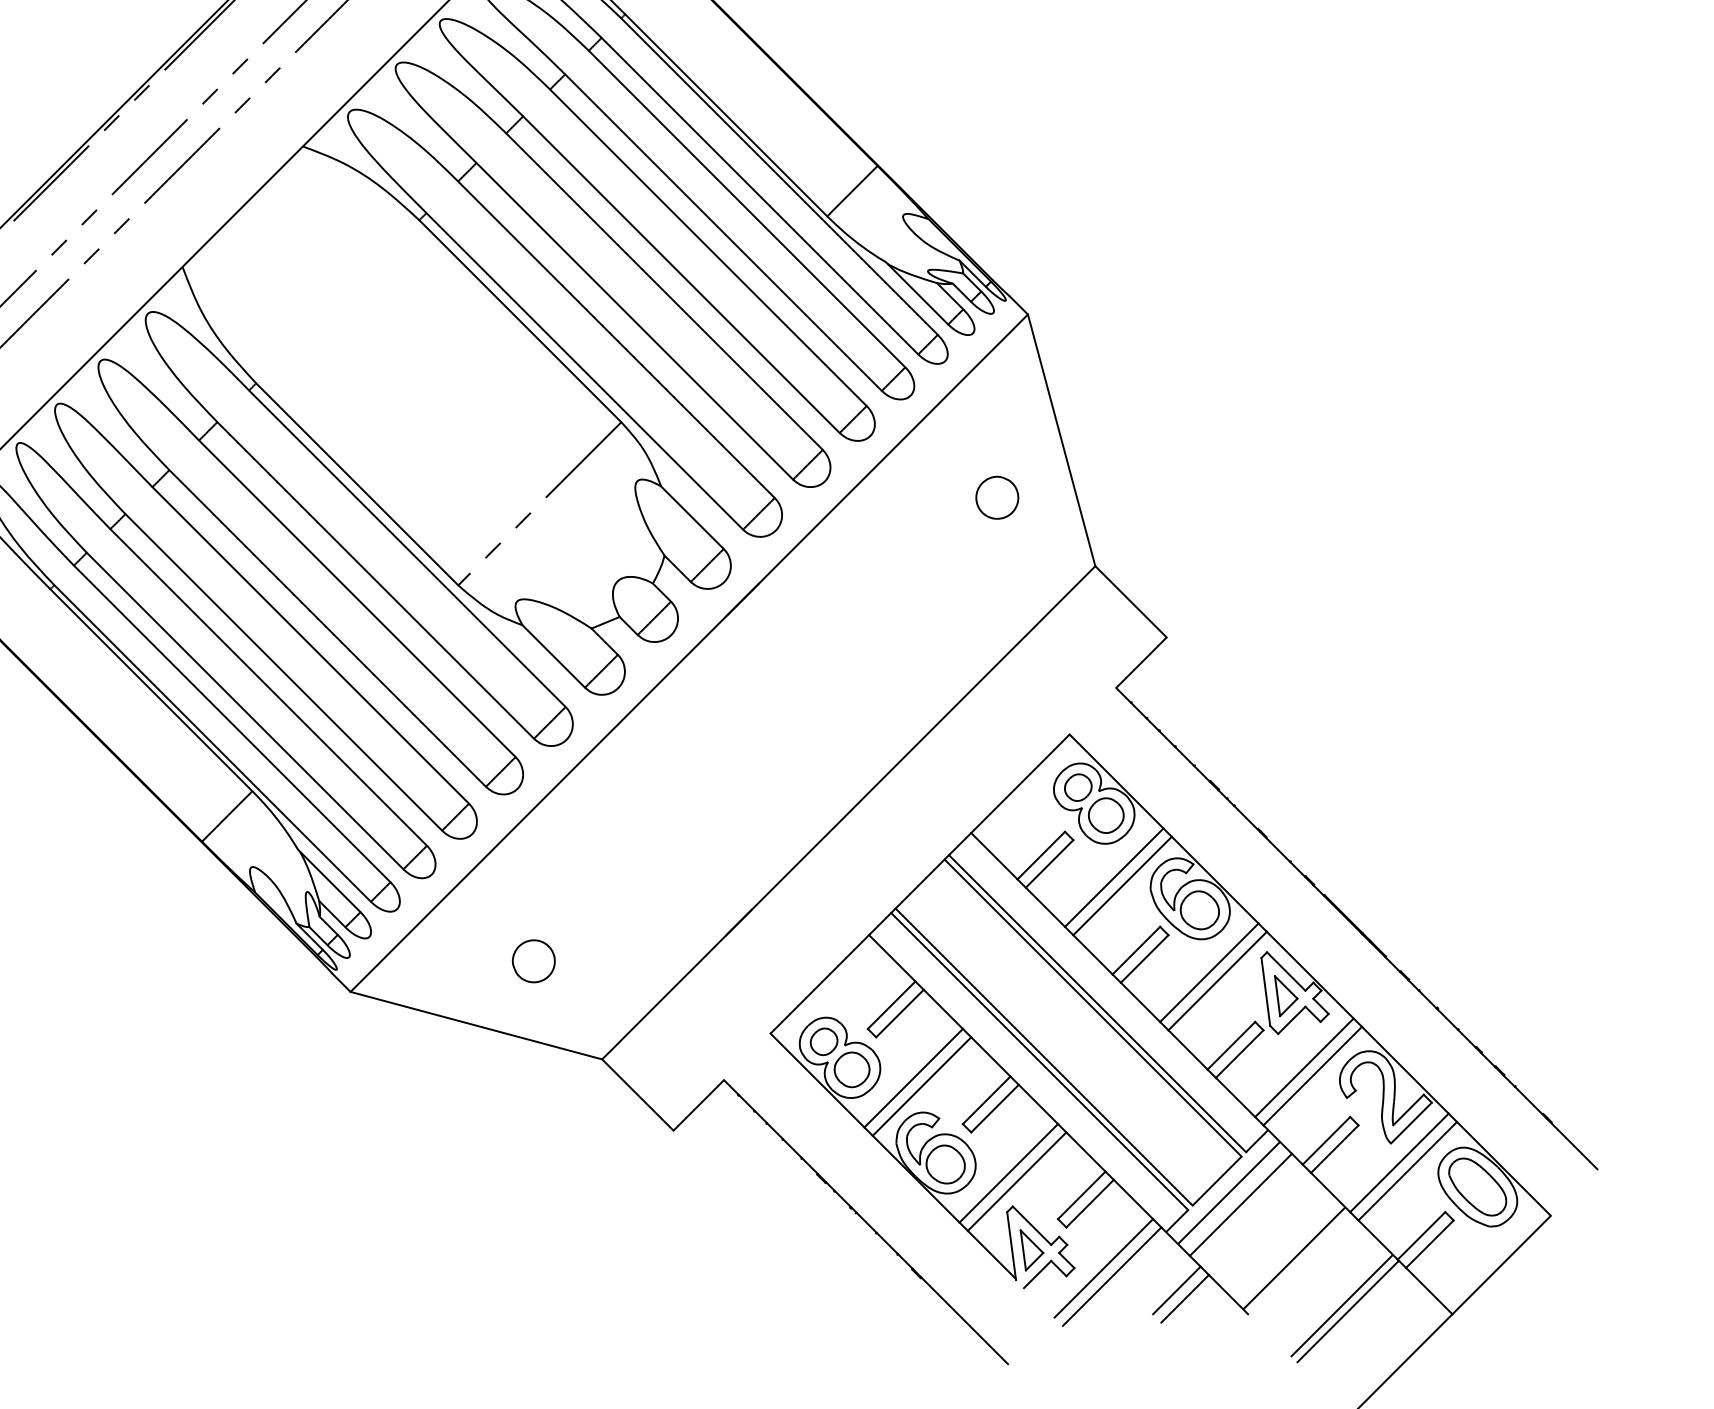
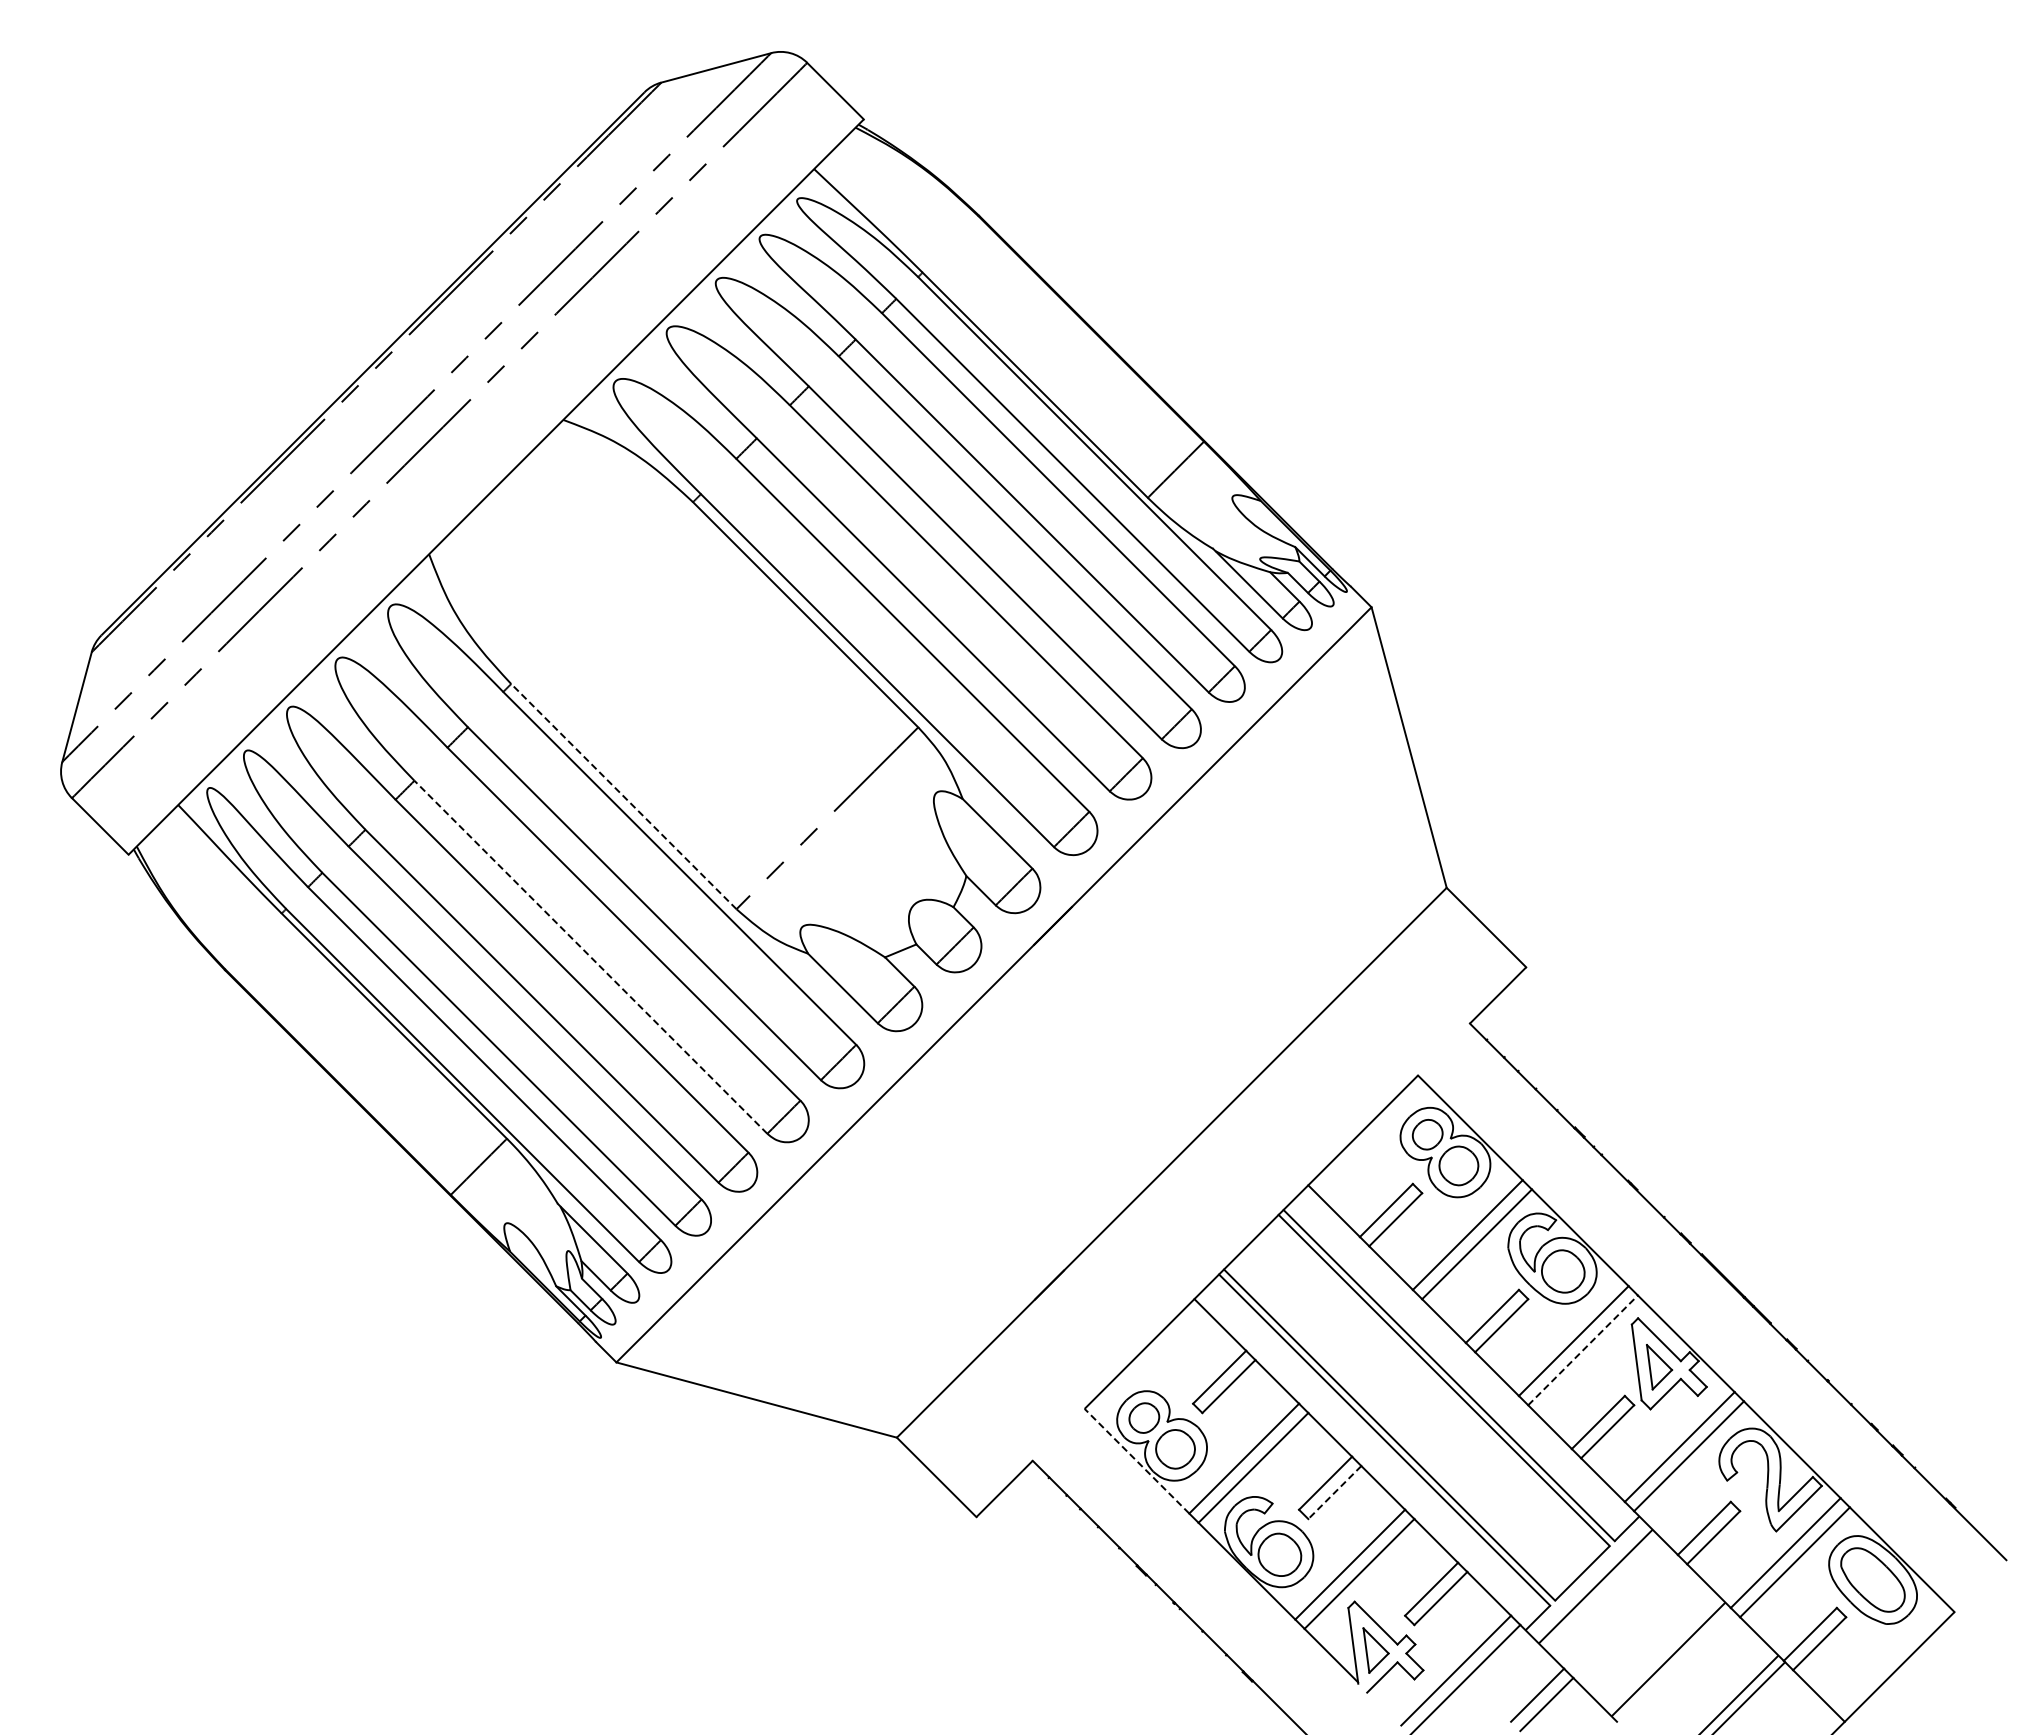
line: (356, 484) -> (623, 796), solid -> dashed
part: (997, 497) -> (1337, 811), removed
line: (327, 628) -> (590, 957), solid -> dashed
part: (533, 961) -> (820, 1328), removed
line: (1218, 981) -> (1583, 1350), solid -> dashed
line: (817, 1080) -> (1136, 1461), solid -> dashed
line: (994, 1108) -> (1334, 1492), solid -> dashed
line: (1240, 1204) -> (1608, 1599), removed

